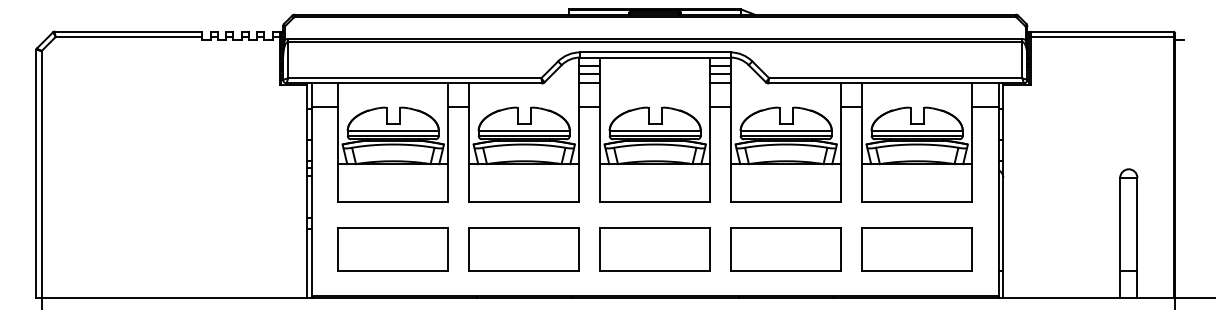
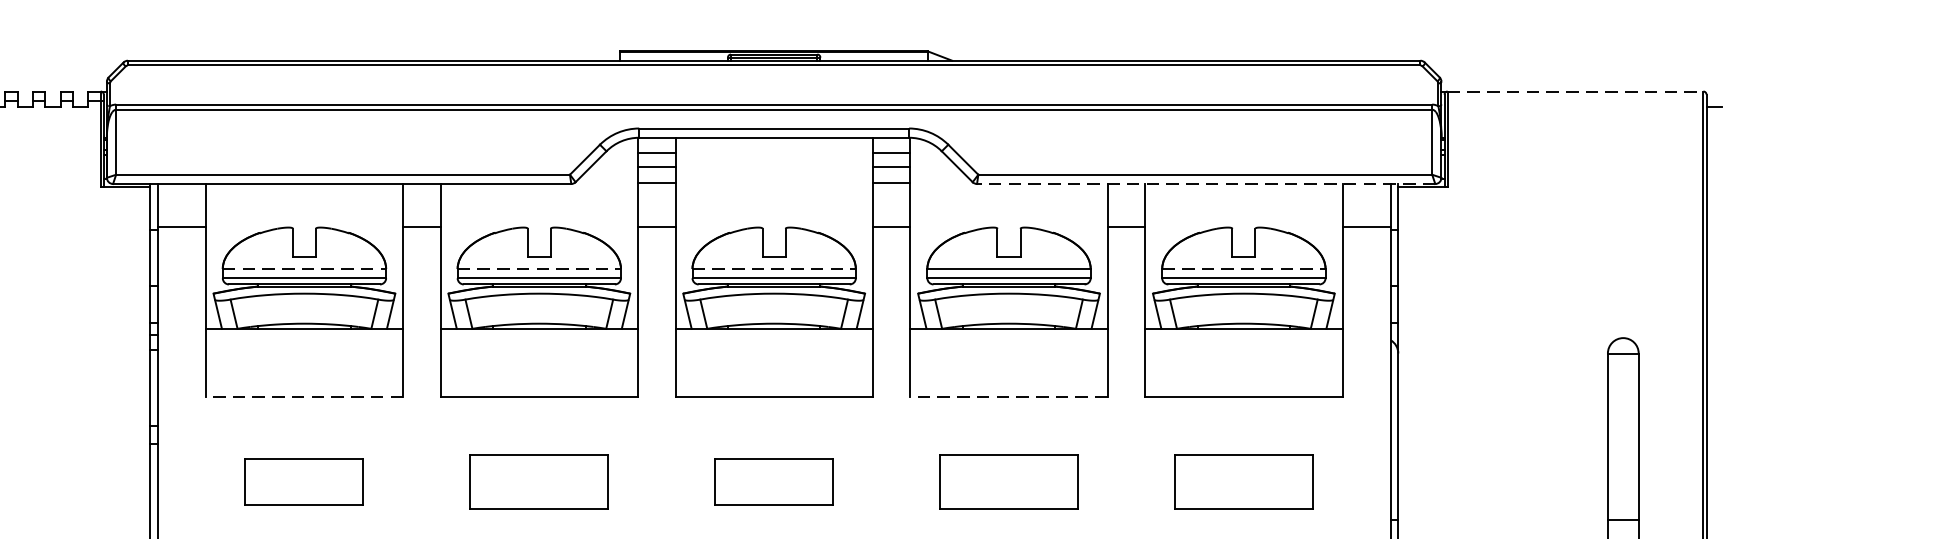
line: (1102, 31) -> (1576, 91), solid -> dashed
line: (1102, 36) -> (1576, 99), removed
line: (896, 83) -> (1206, 184), solid -> dashed
line: (393, 130) -> (304, 268), solid -> dashed
line: (524, 130) -> (539, 268), solid -> dashed
line: (655, 130) -> (774, 268), solid -> dashed
line: (917, 130) -> (1244, 268), solid -> dashed
line: (392, 201) -> (303, 395), solid -> dashed
line: (785, 201) -> (1007, 395), solid -> dashed
part: (392, 249) -> (303, 481), size x0.6
part: (523, 249) -> (537, 481), size x0.7
part: (654, 249) -> (772, 481), size x0.6
part: (785, 249) -> (1007, 481), size x0.7
part: (916, 249) -> (1242, 481), size x0.7

